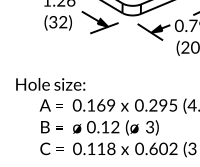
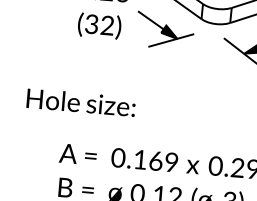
text: (50, 84) -> (80, 102), moved

